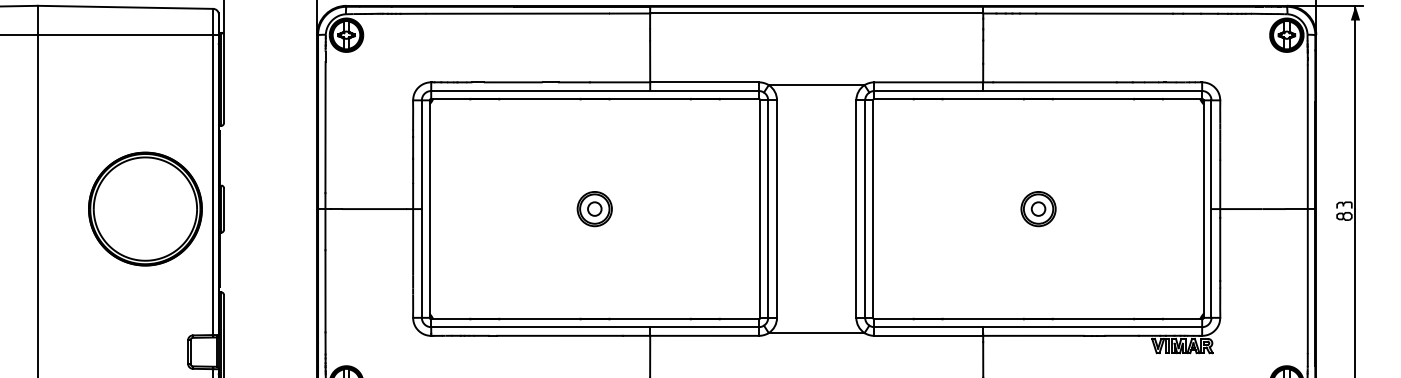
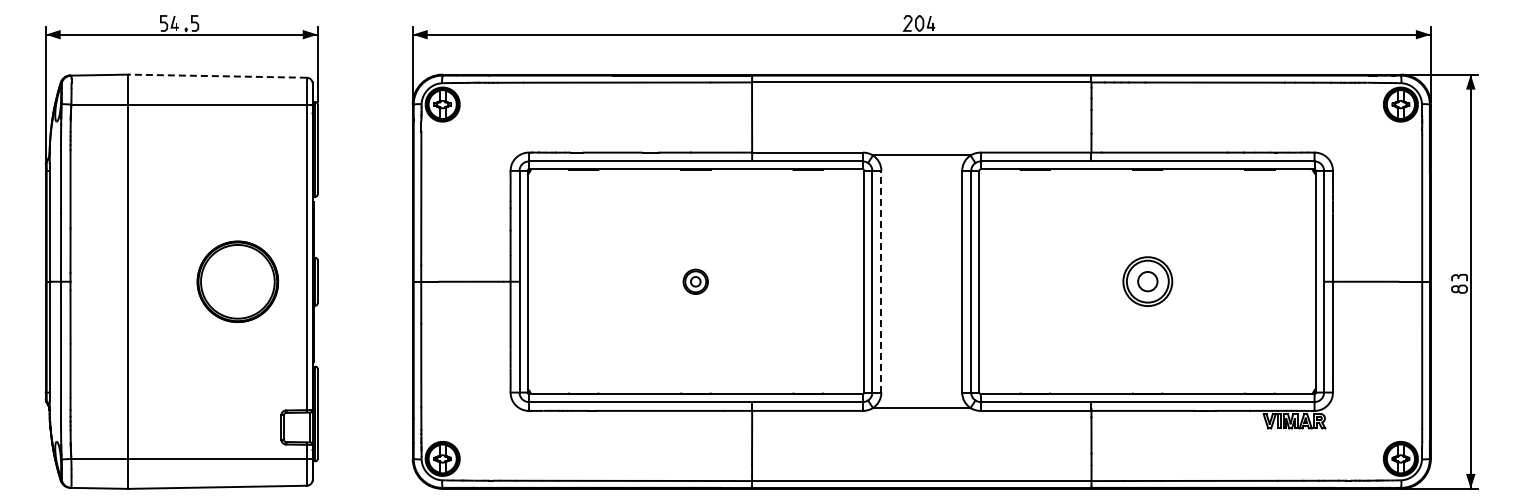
line: (124, 7) -> (216, 76), solid -> dashed
part: (145, 208) -> (237, 281), size x0.7
part: (594, 208) -> (695, 281), size x0.7
line: (777, 208) -> (881, 281), solid -> dashed
part: (1038, 208) -> (1147, 281), size x1.4

